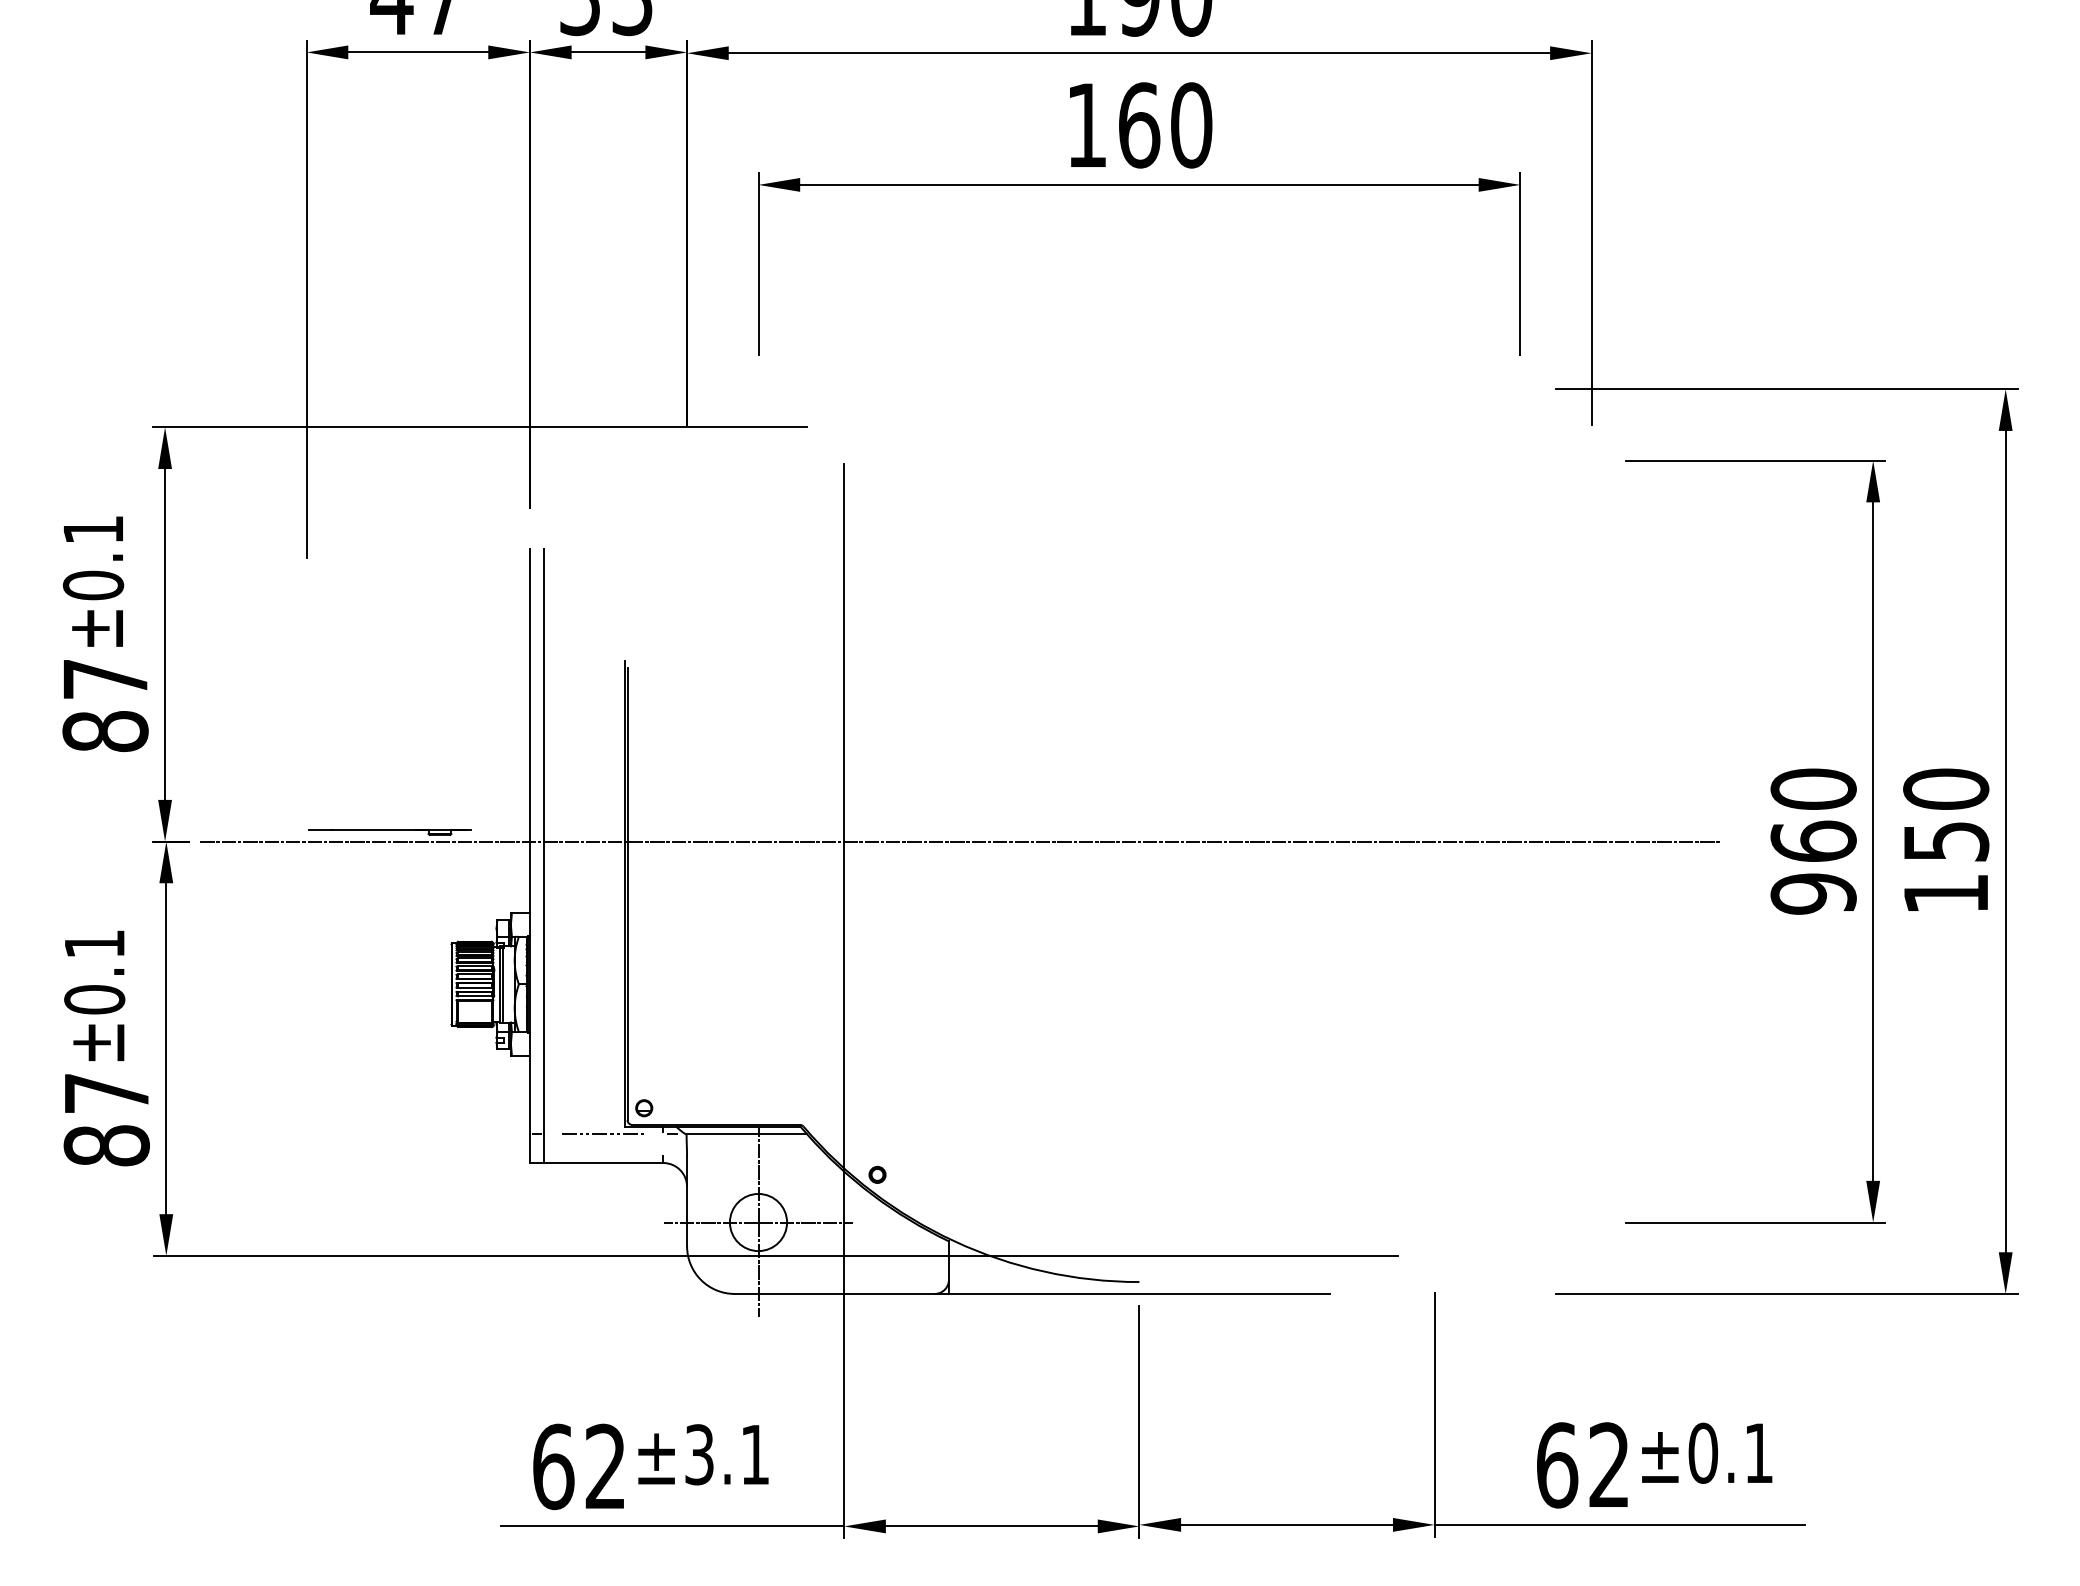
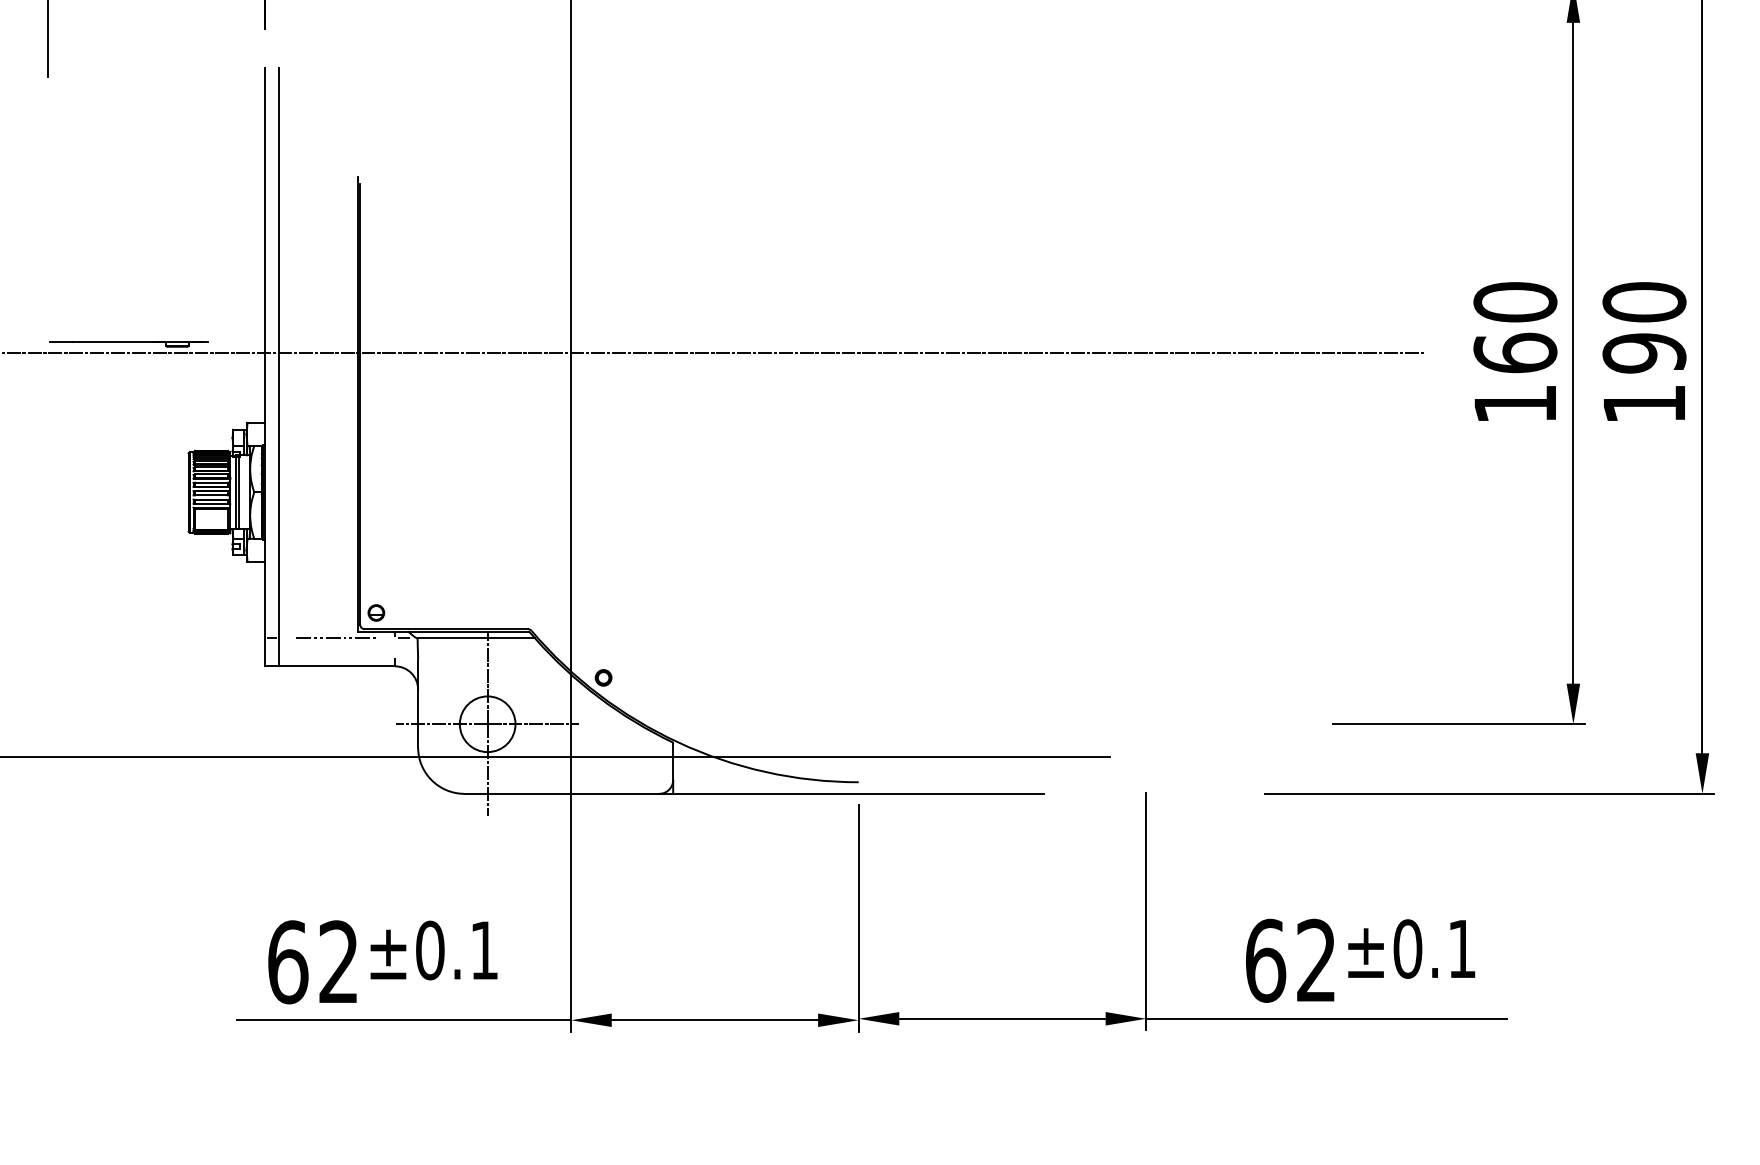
text: (1946, 841) -> (1644, 353), 150 -> 190
text: (1813, 893) -> (1515, 403), 960 -> 160
text: (699, 1454) -> (430, 950), ±3.1 -> ±0.1

